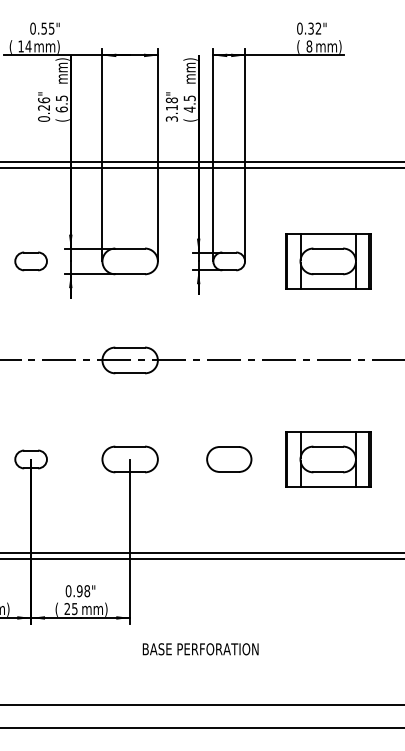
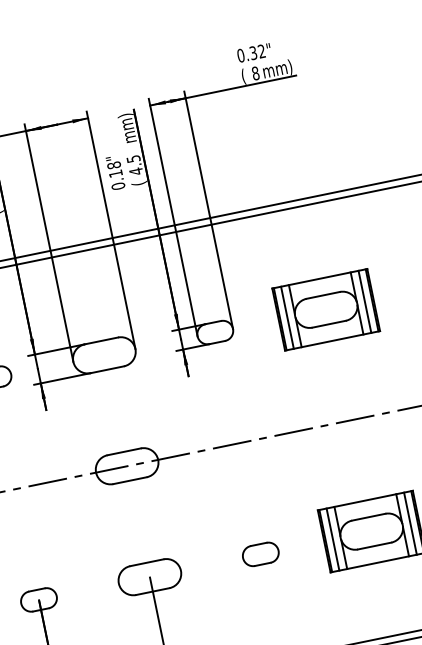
text: (171, 118) -> (117, 185), 3.18" -> 0.18"
line: (293, 261) -> (287, 317), added
line: (362, 261) -> (364, 302), added
part: (228, 459) -> (260, 554), size x0.71
line: (293, 459) -> (332, 539), added
line: (362, 459) -> (410, 523), added

